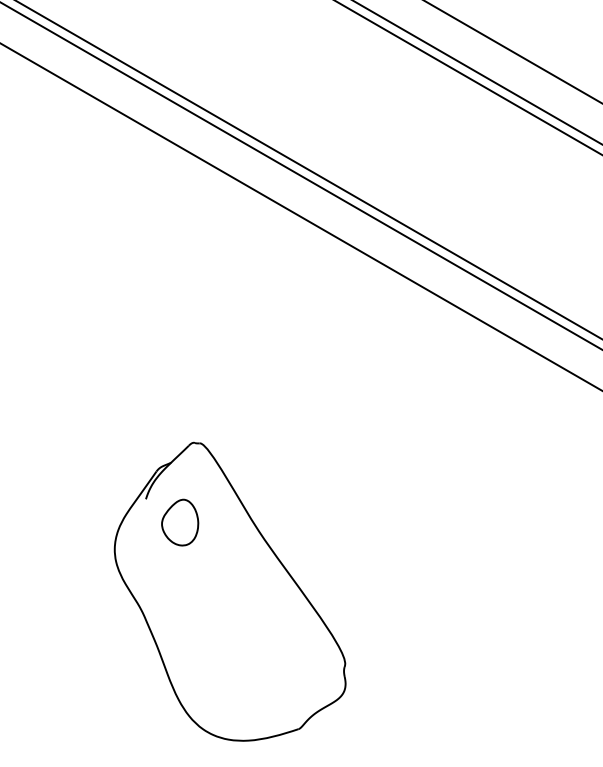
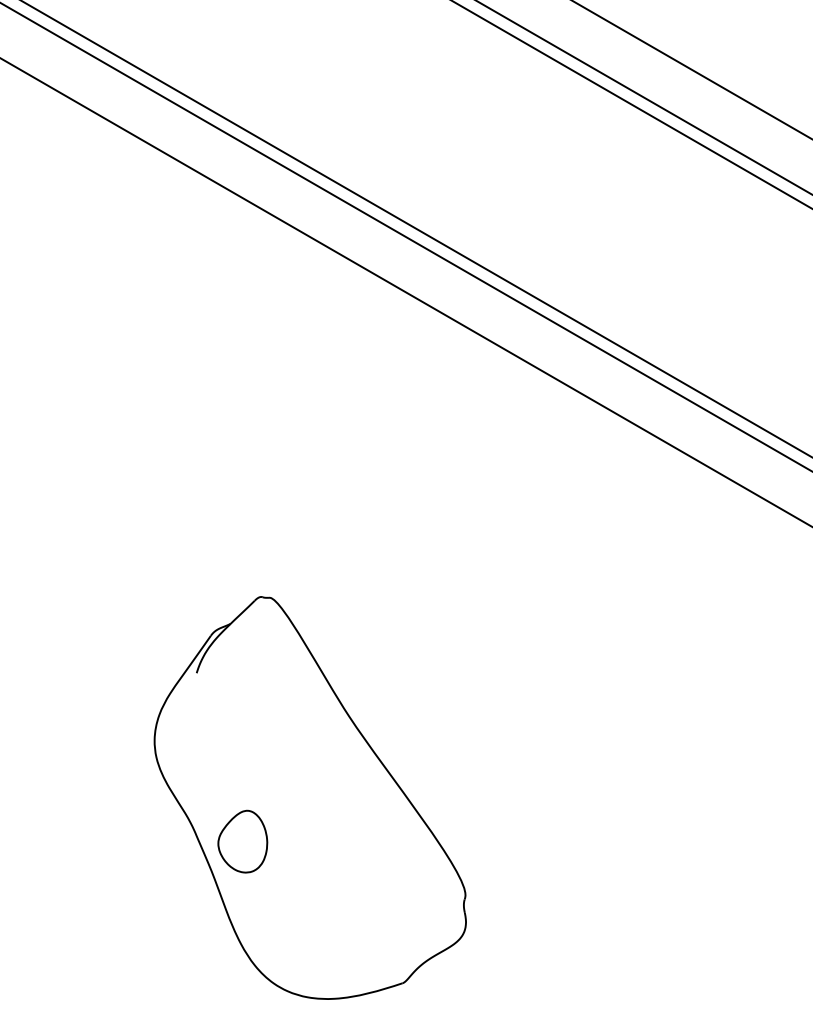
part: (179, 522) -> (242, 841), moved

